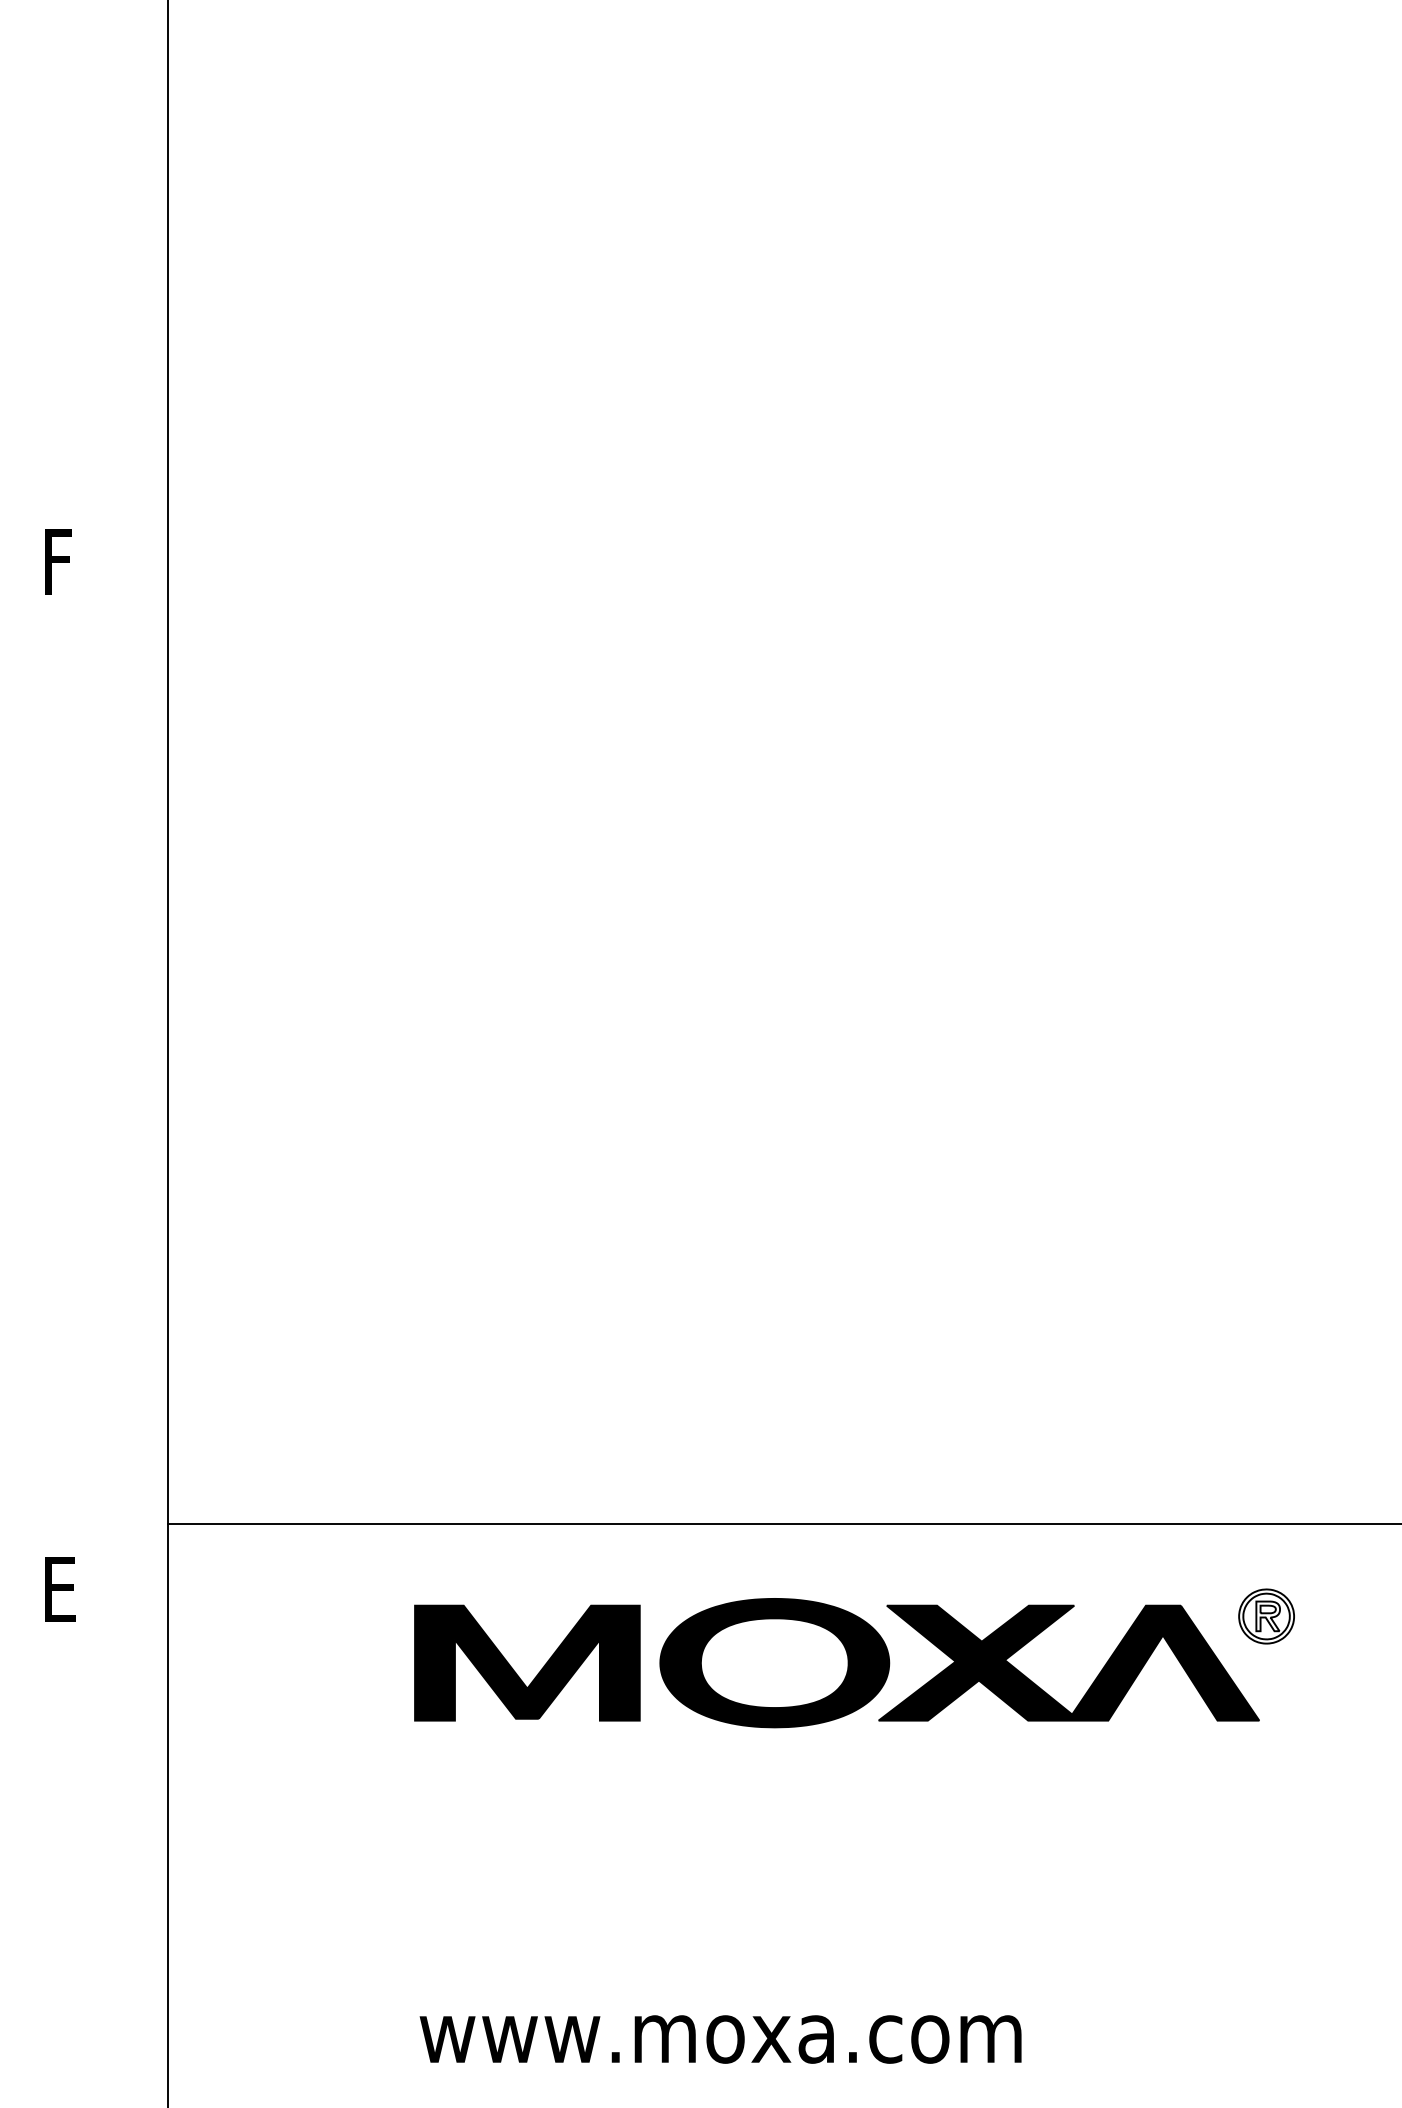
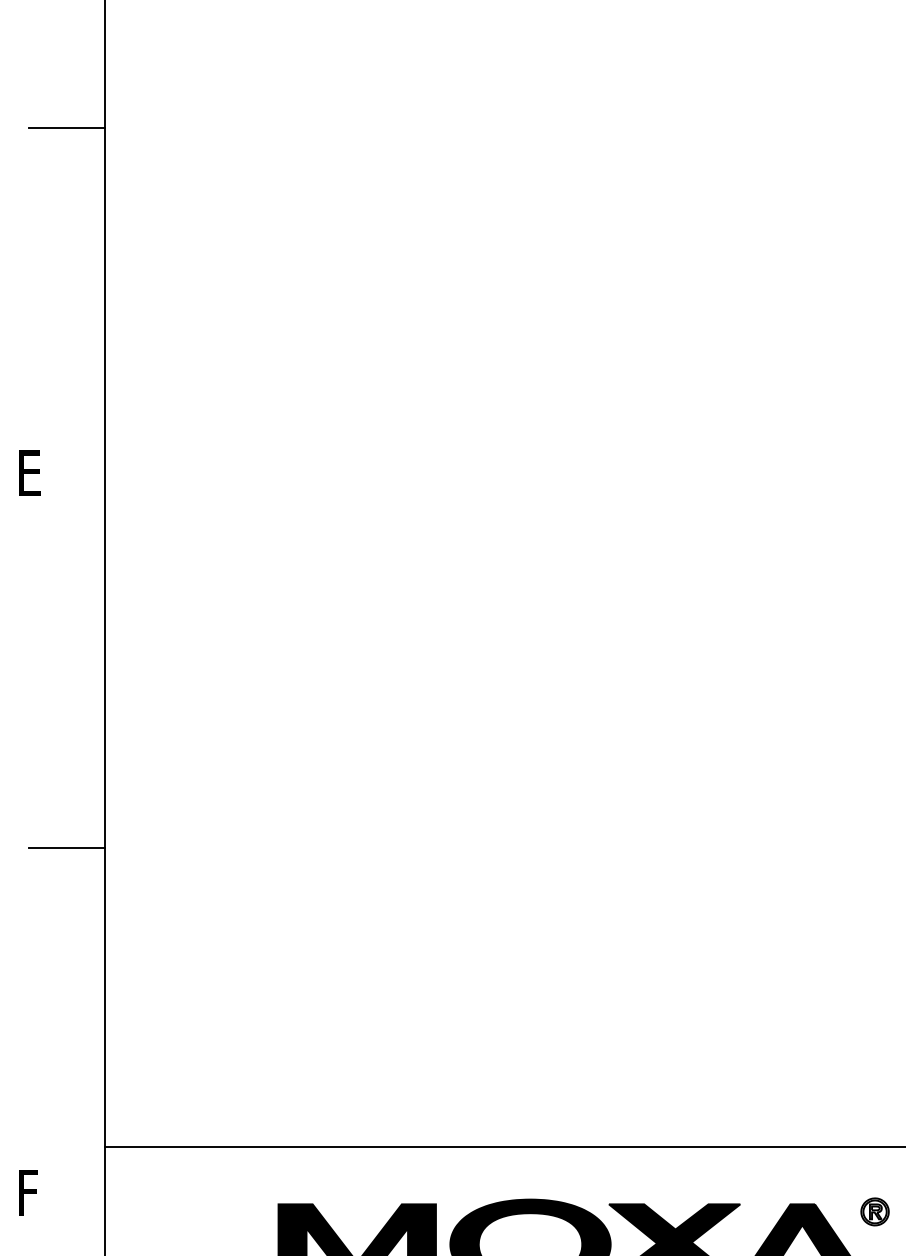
line: (112, 68) -> (66, 127), added
text: (63, 561) -> (32, 473), F -> E
line: (112, 1096) -> (66, 847), added
text: (63, 1589) -> (32, 1193), E -> F
part: (1266, 1616) -> (874, 1211), size x0.71

